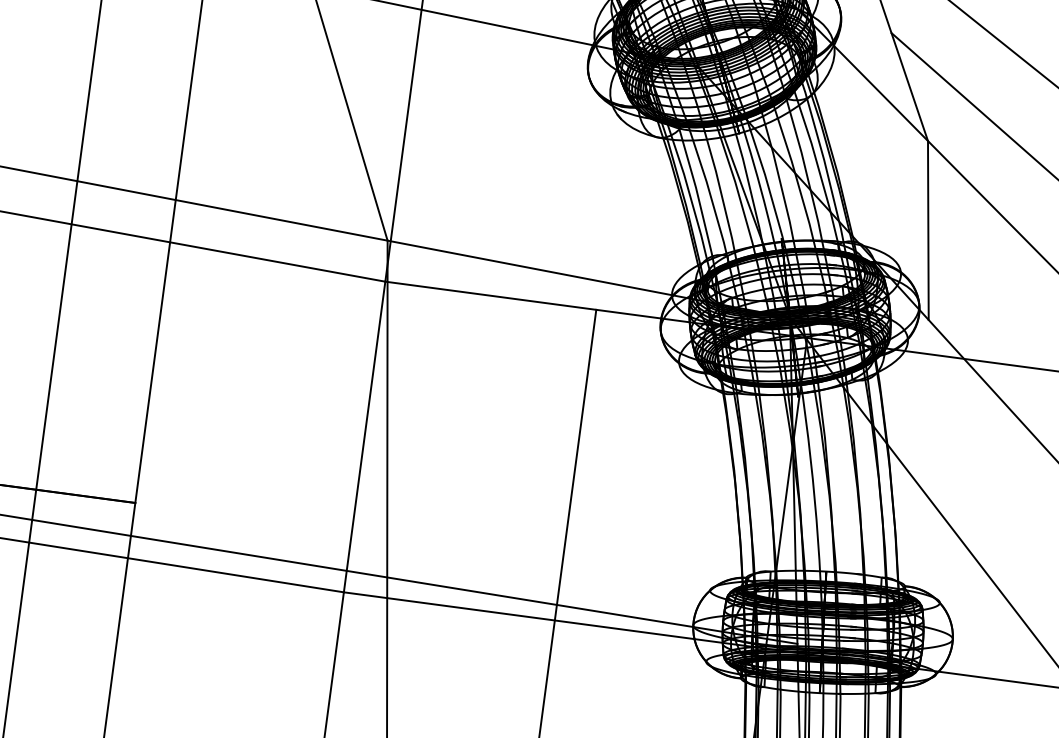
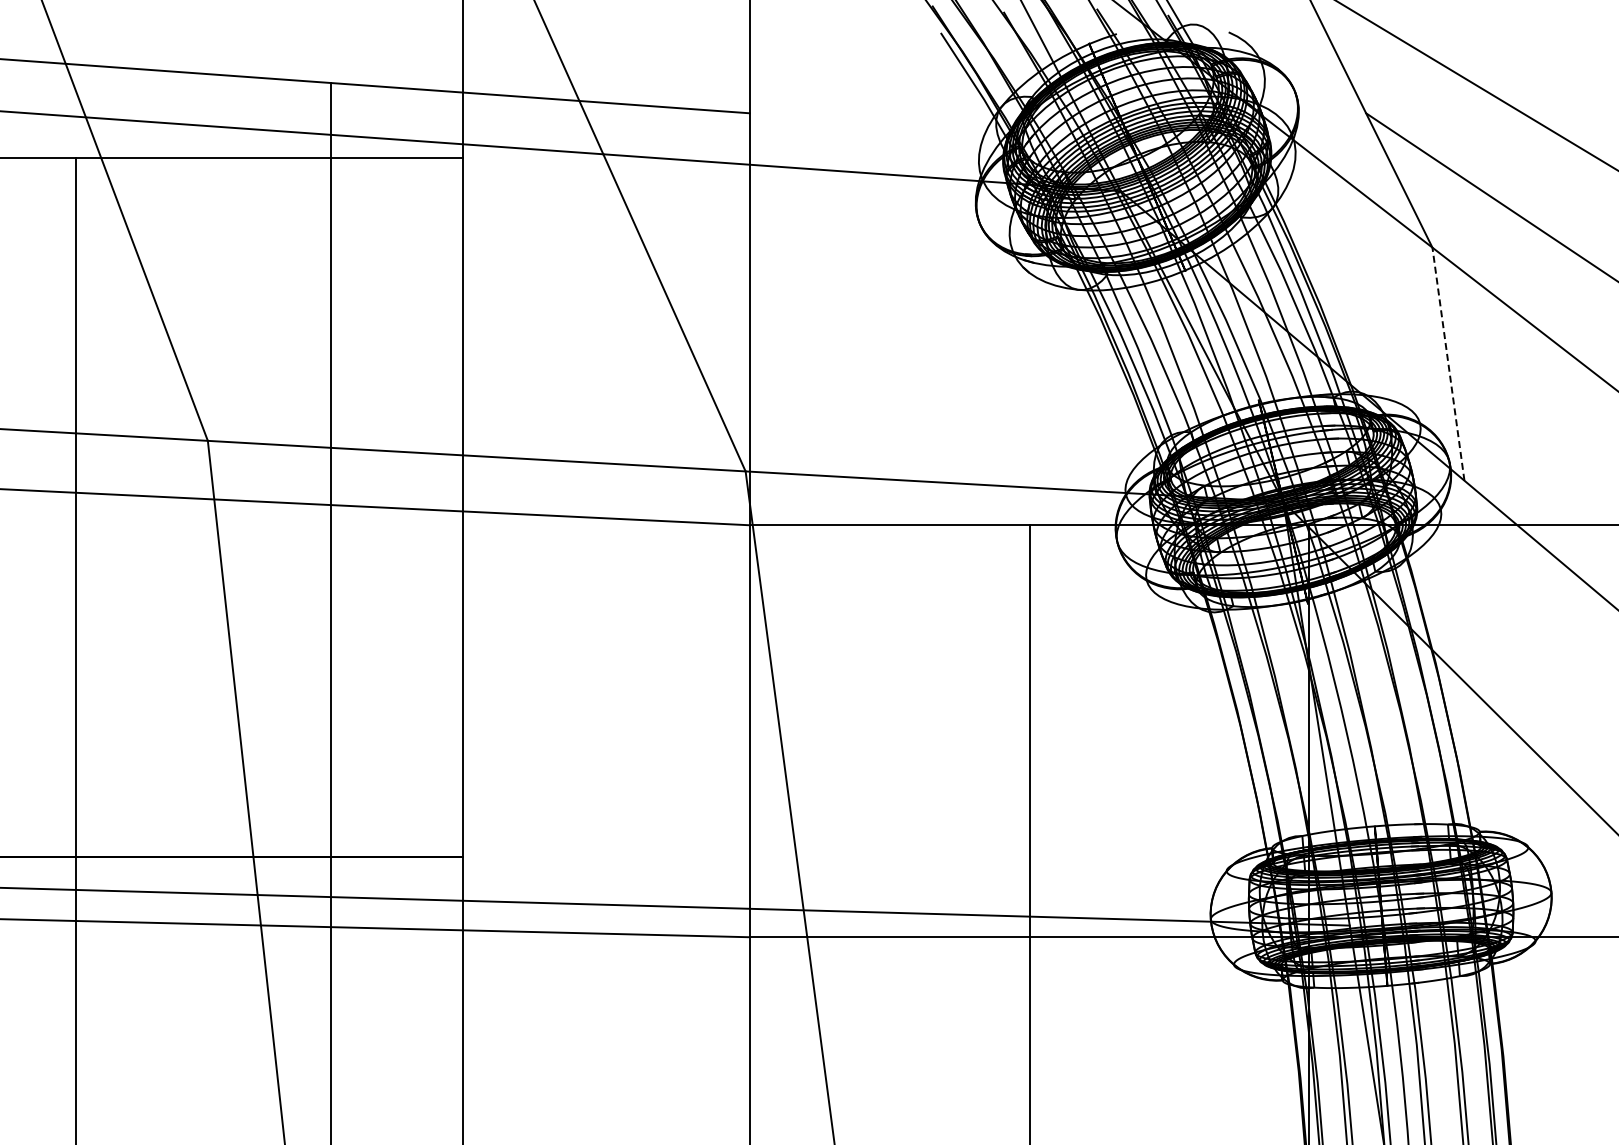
line: (928, 230) -> (1448, 364), solid -> dashed

